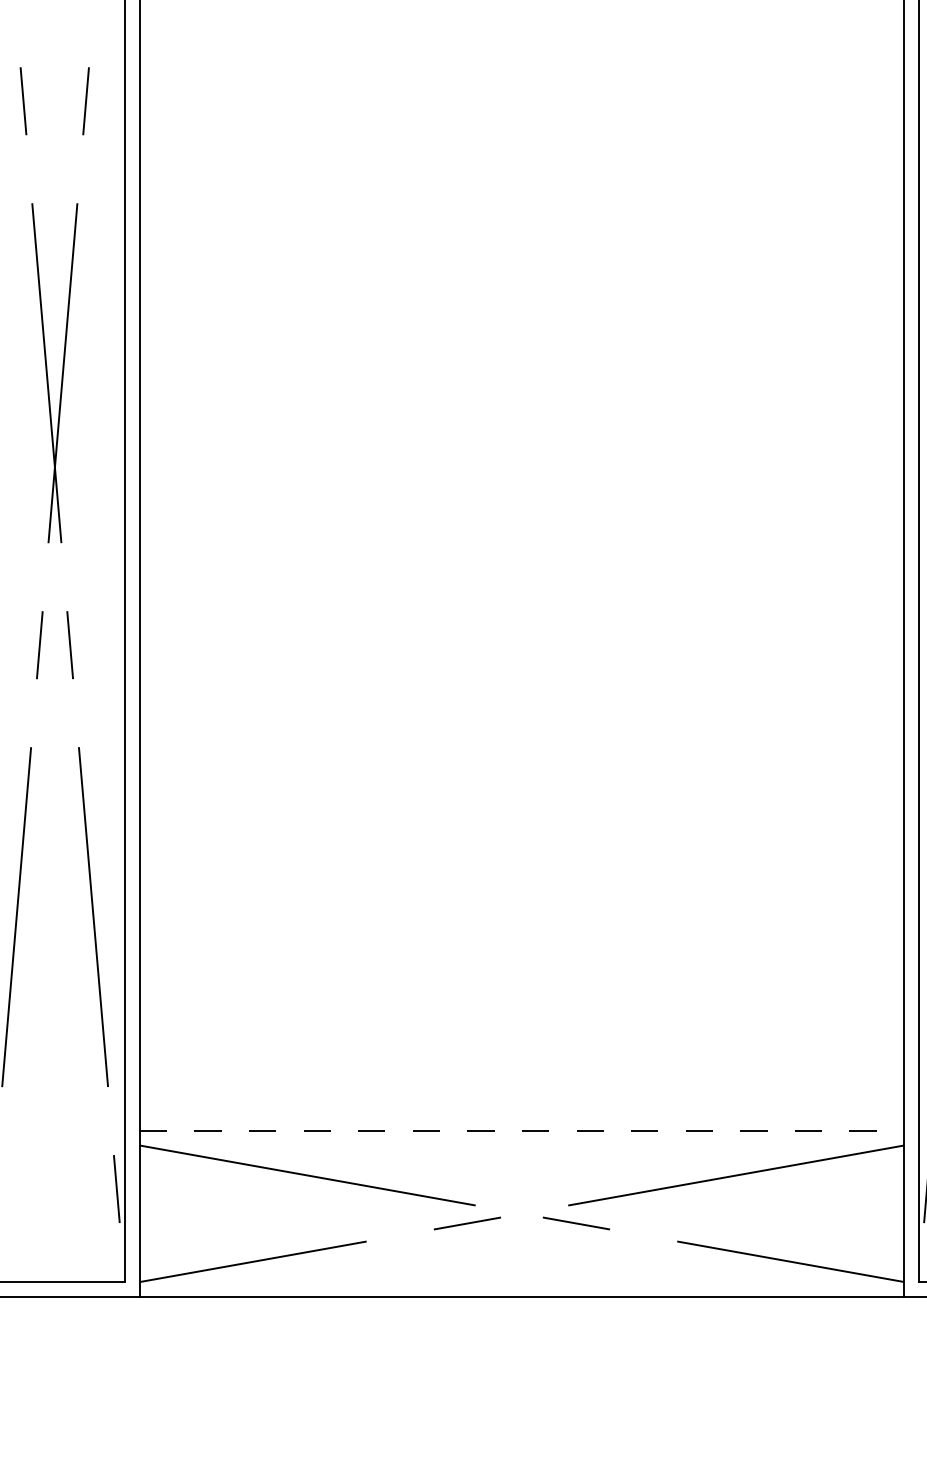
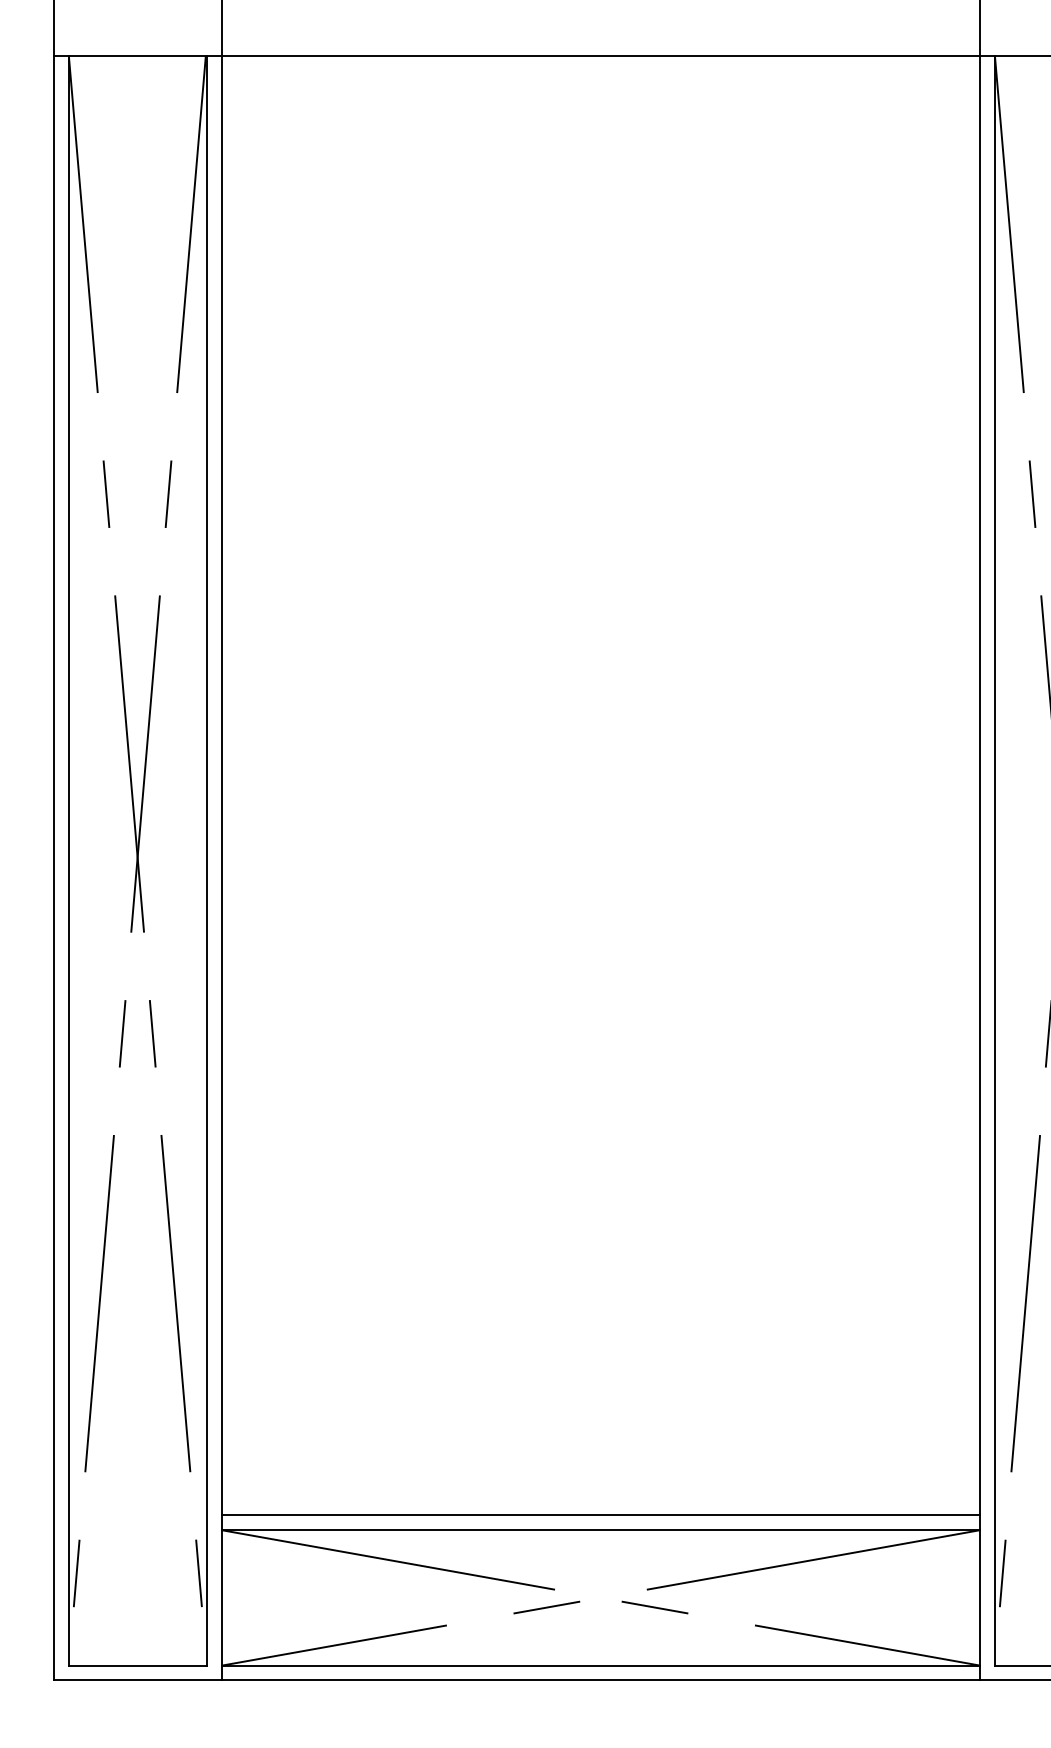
line: (522, 1130) -> (601, 1515), dashed -> solid
line: (521, 1145) -> (600, 1530), added
line: (522, 1281) -> (601, 1665), added

